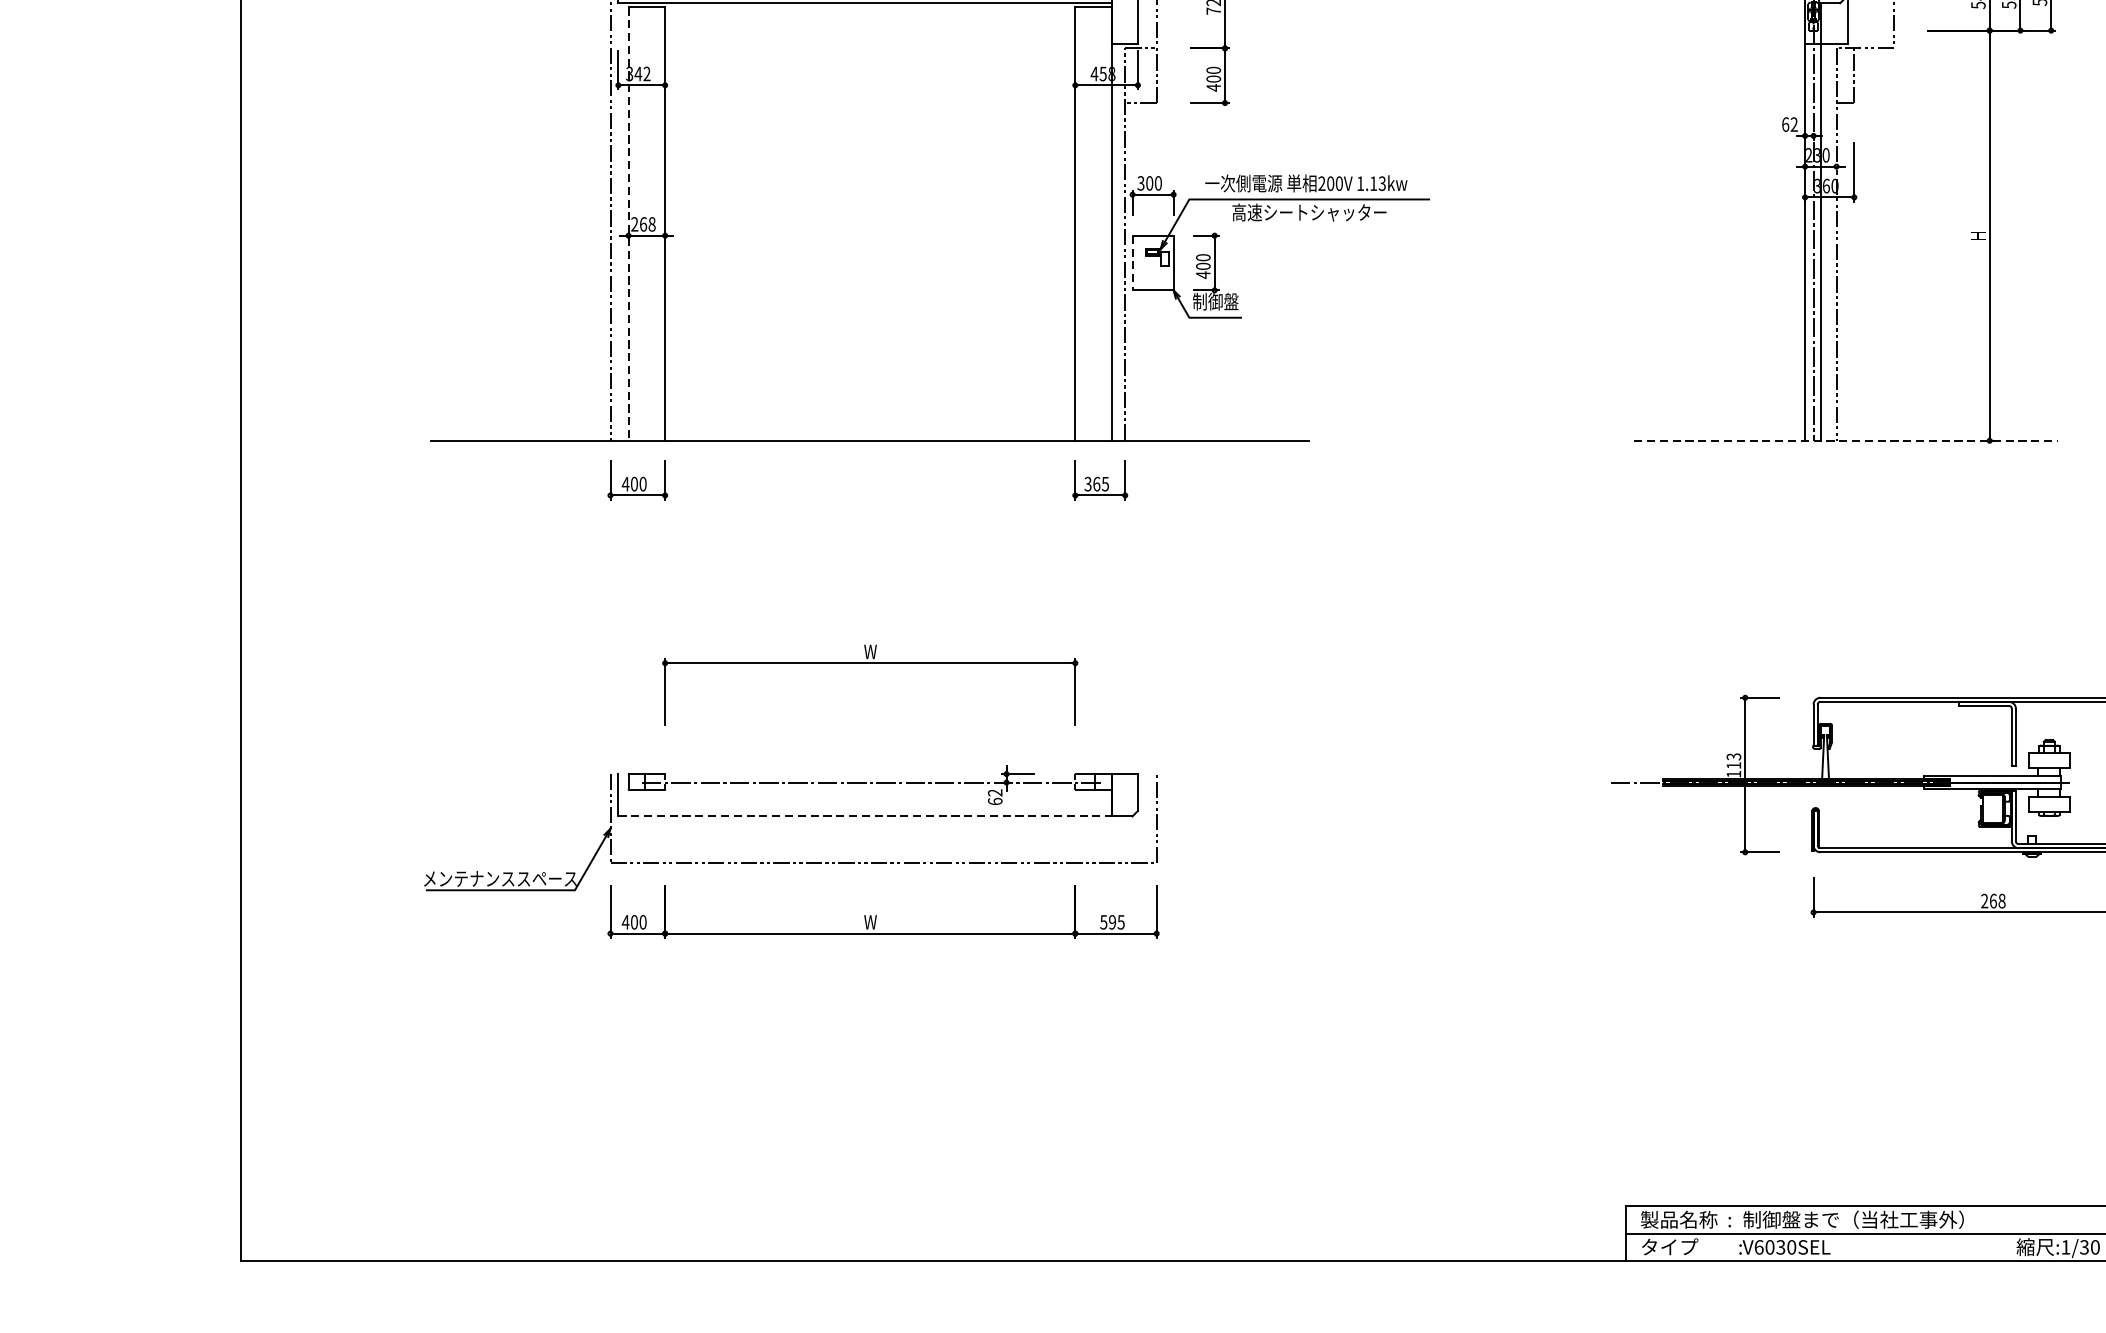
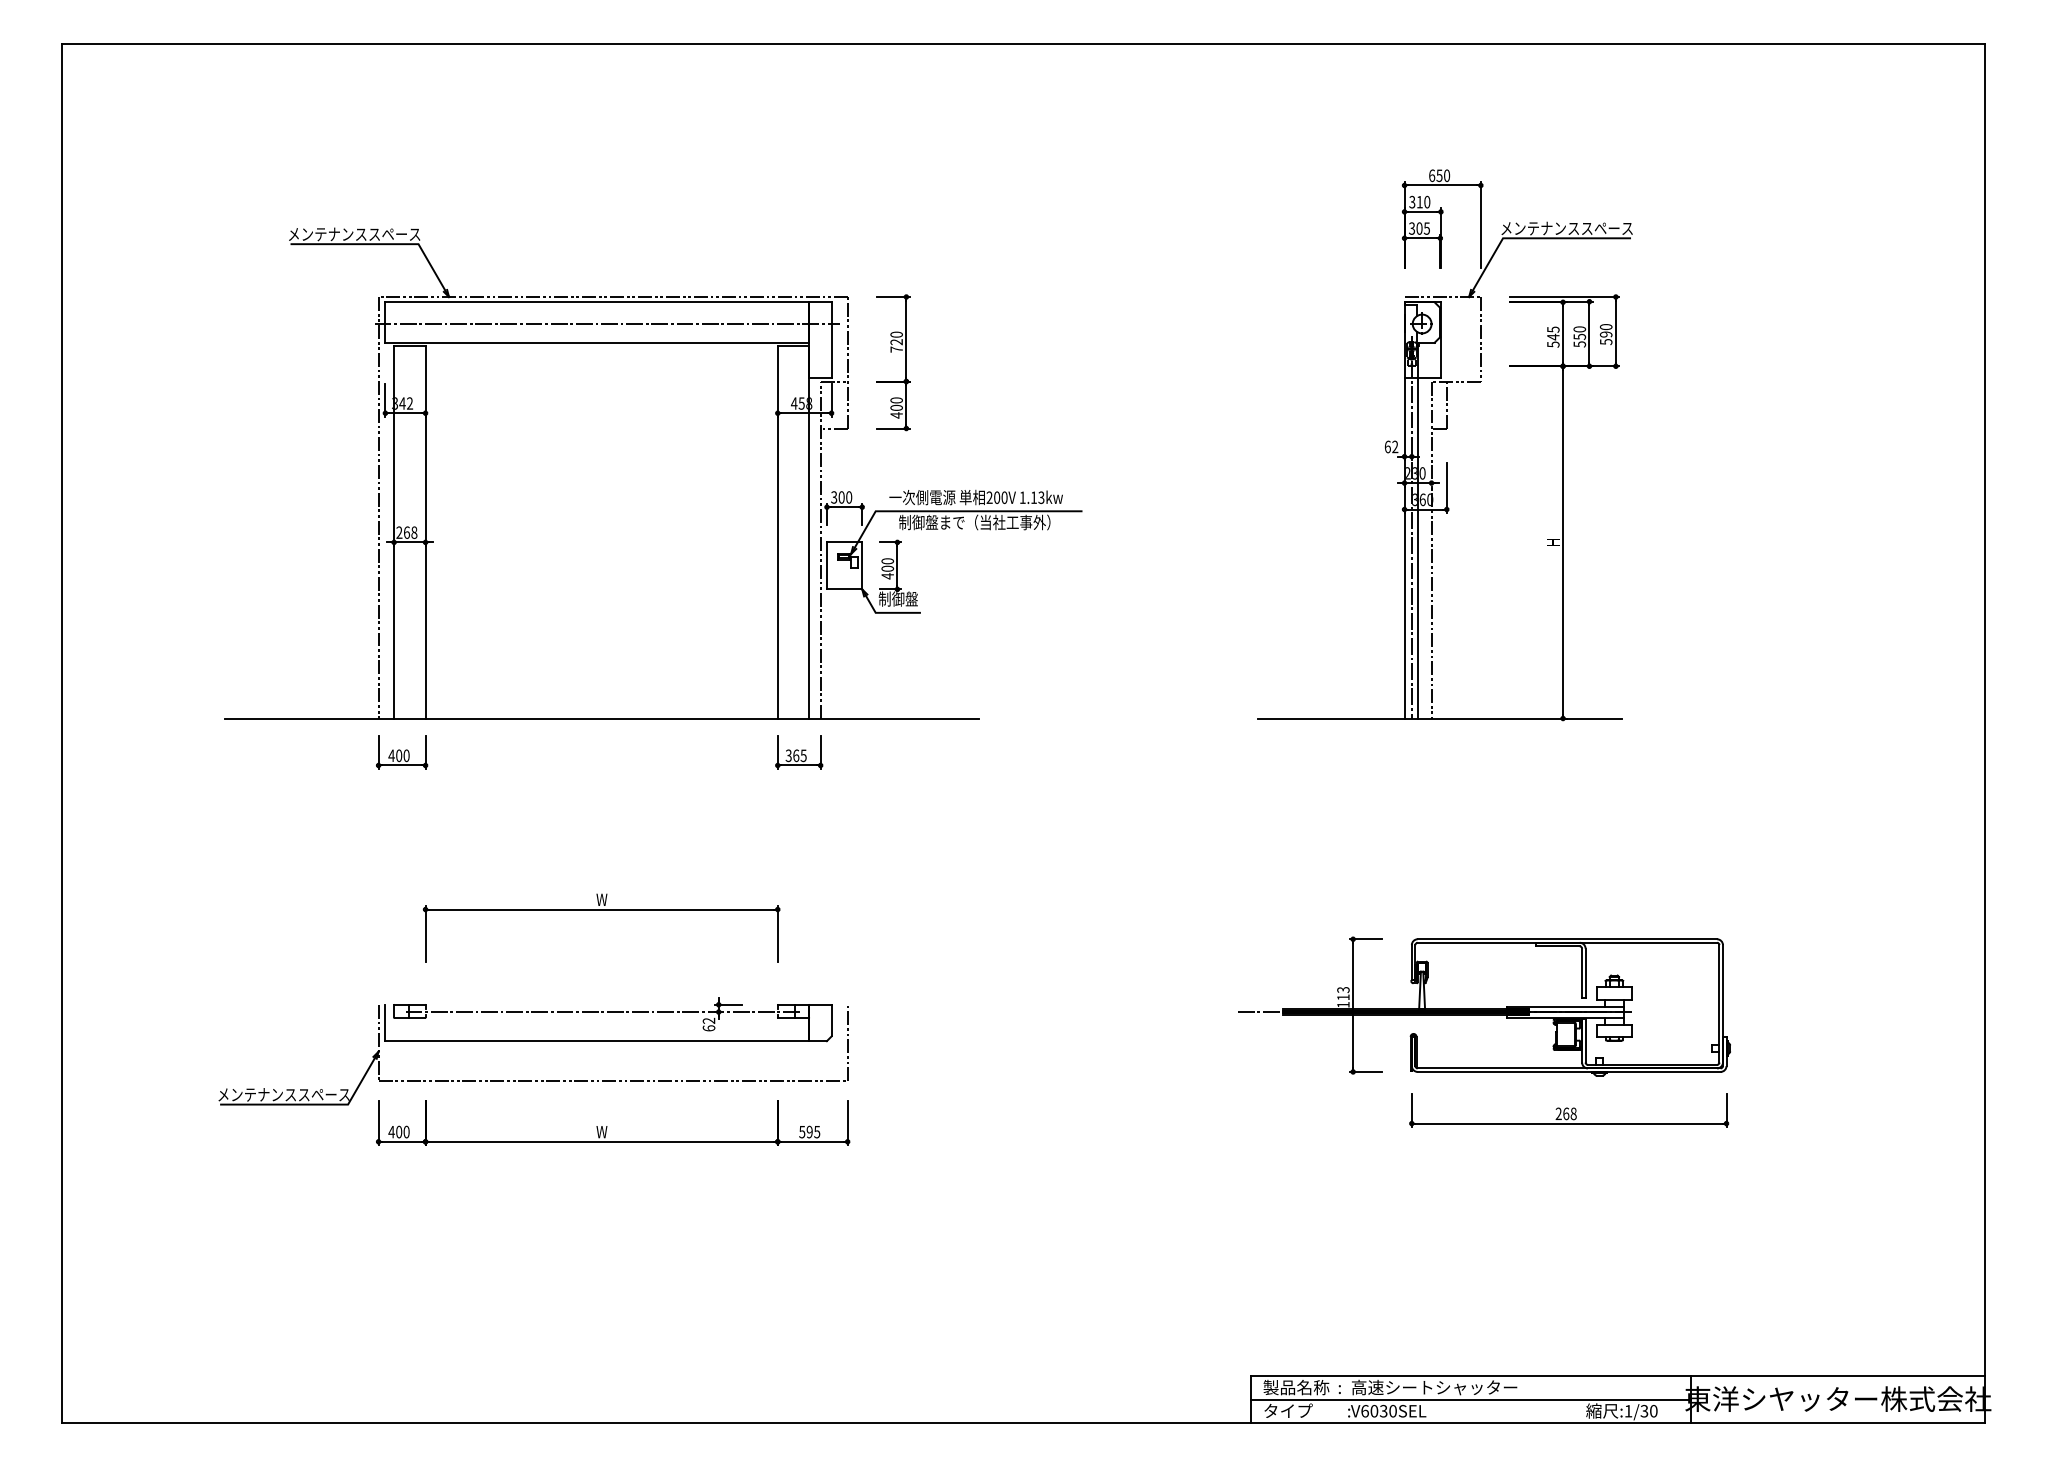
text: (1304, 212) -> (974, 522), 高速シートシャッター -> 制御盤まで（当社工事外）
line: (629, 224) -> (394, 532), dashed -> solid
line: (1133, 263) -> (827, 566), dashed -> solid
line: (1845, 440) -> (1439, 718), dashed -> solid
line: (865, 815) -> (597, 1040), dashed -> solid
text: (1852, 1219) -> (1445, 1387), 制御盤まで（当社工事外） -> 高速シートシャッター

